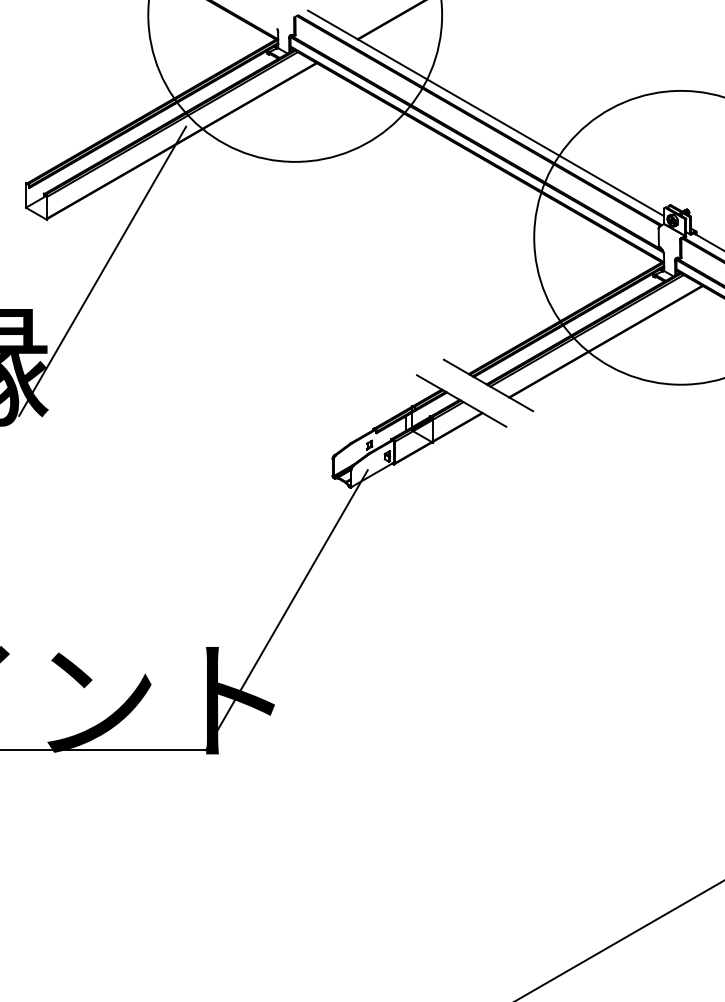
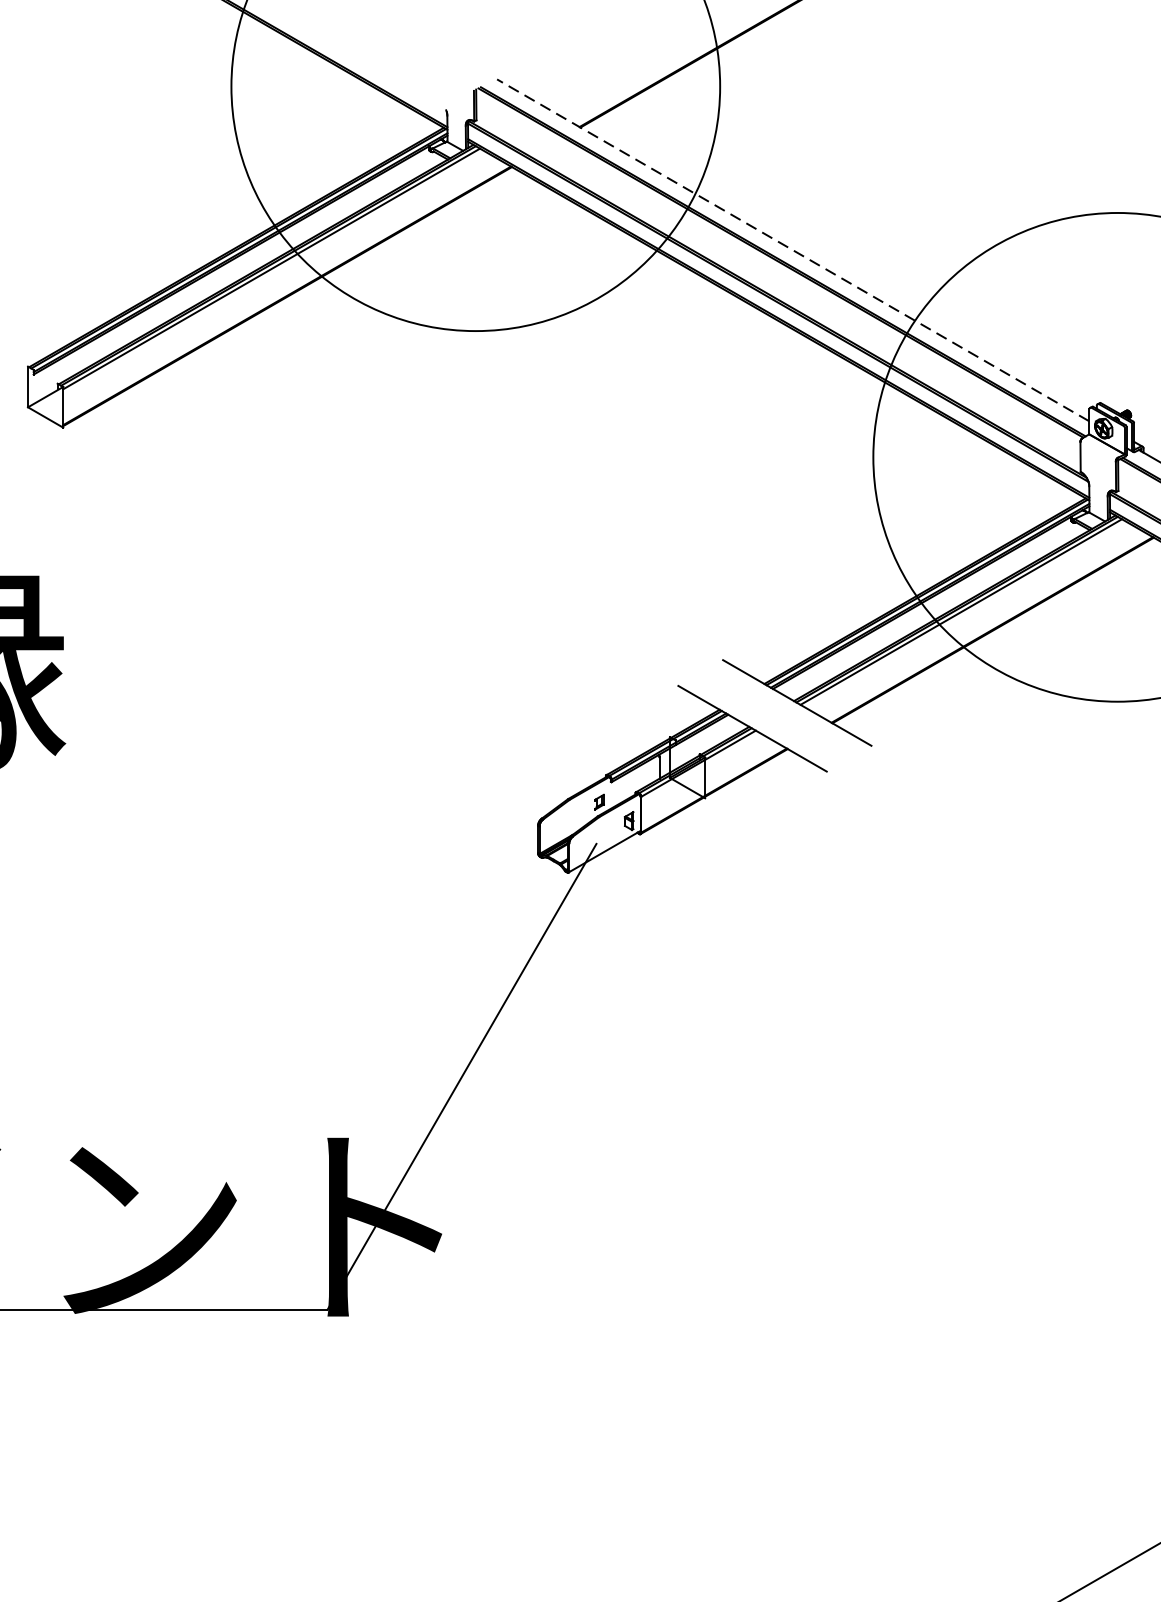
line: (486, 113) -> (793, 250), solid -> dashed
line: (102, 270) -> (155, 511), removed

